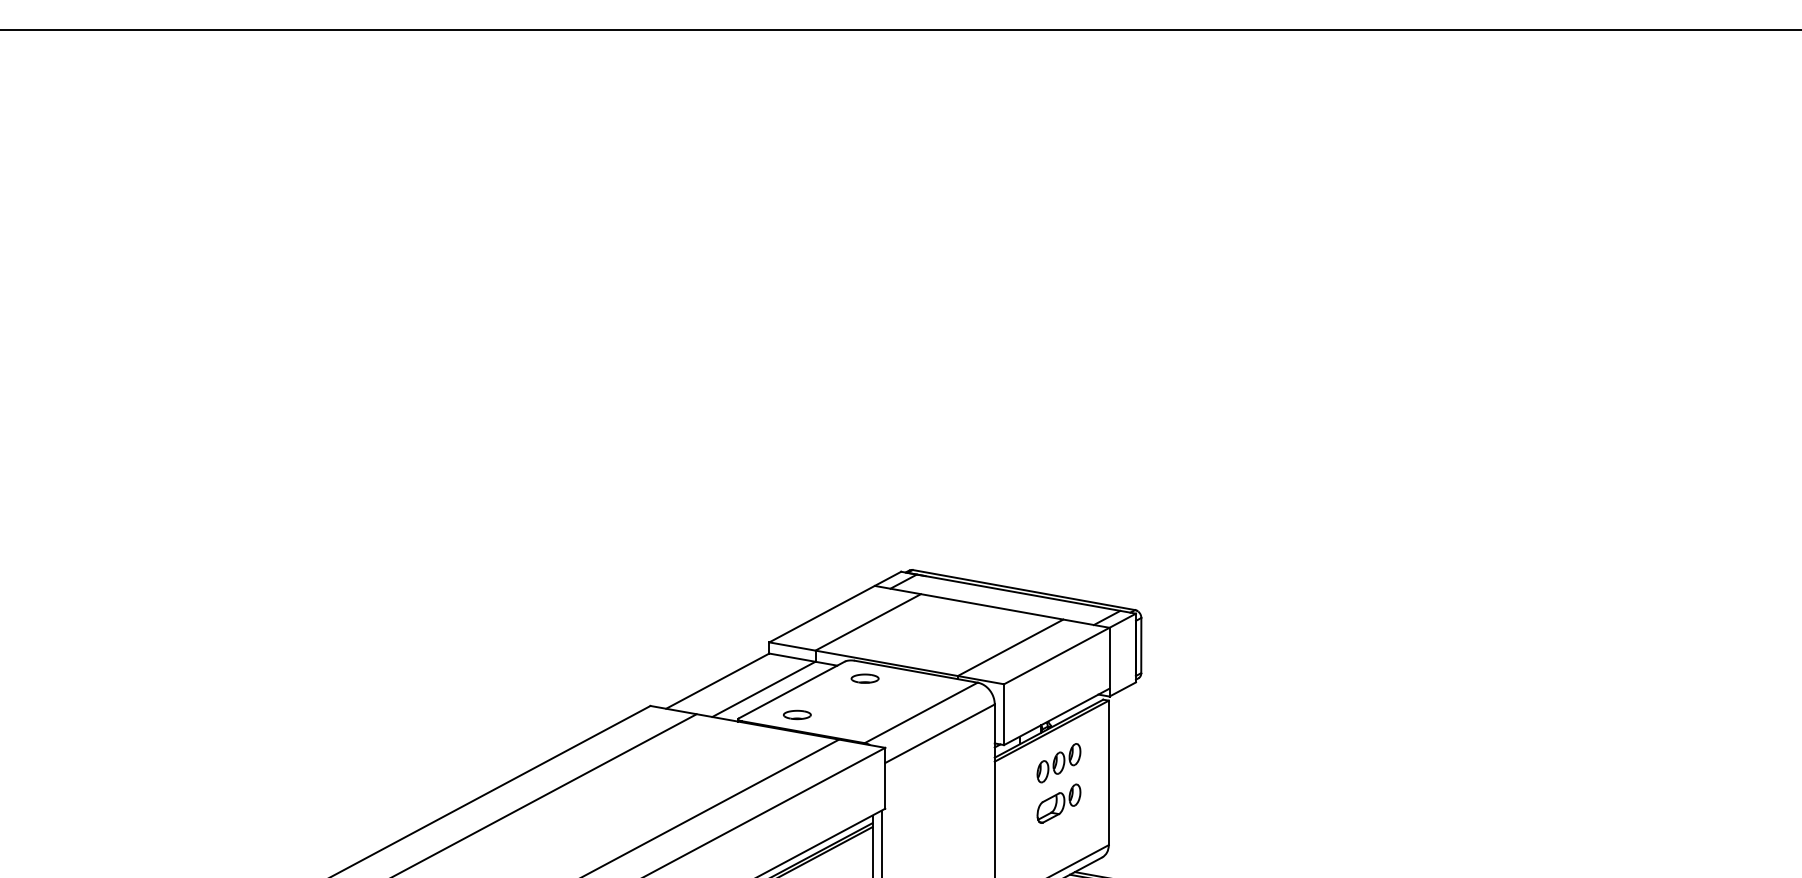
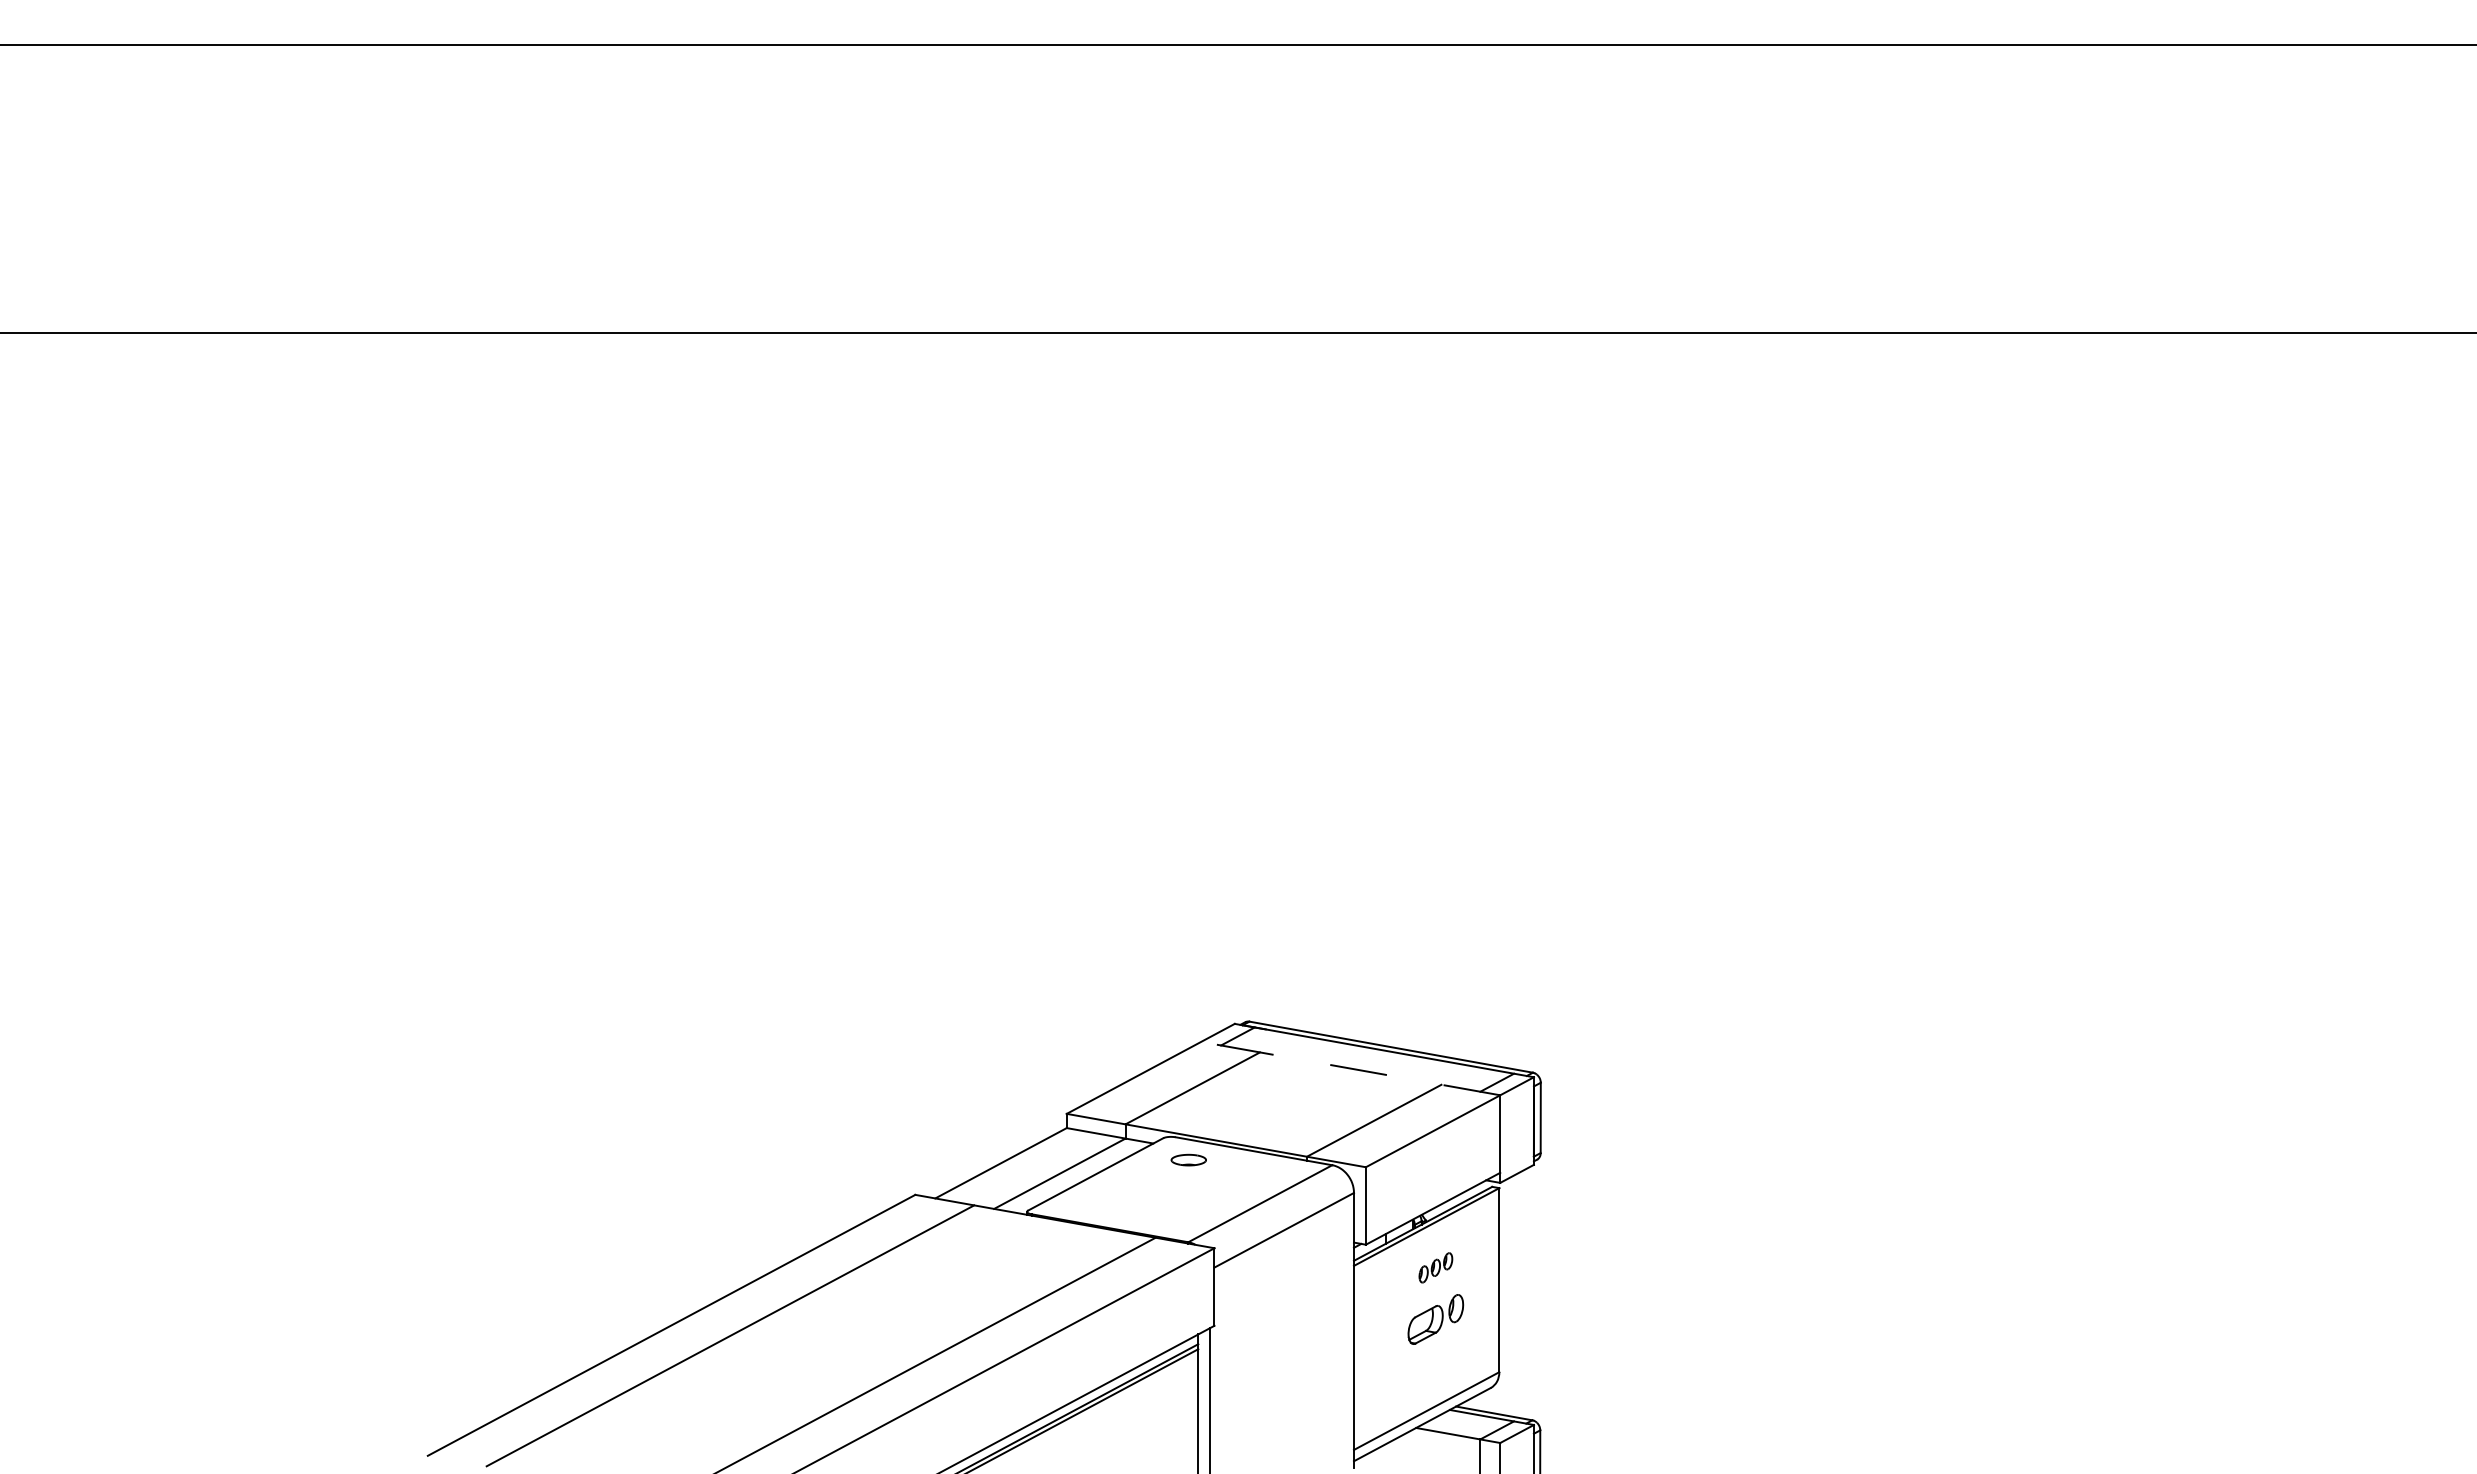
line: (992, 606) -> (1350, 1068), solid -> dashed
part: (797, 715) -> (1102, 1206), removed
part: (1058, 762) -> (1435, 1267), size x0.6

